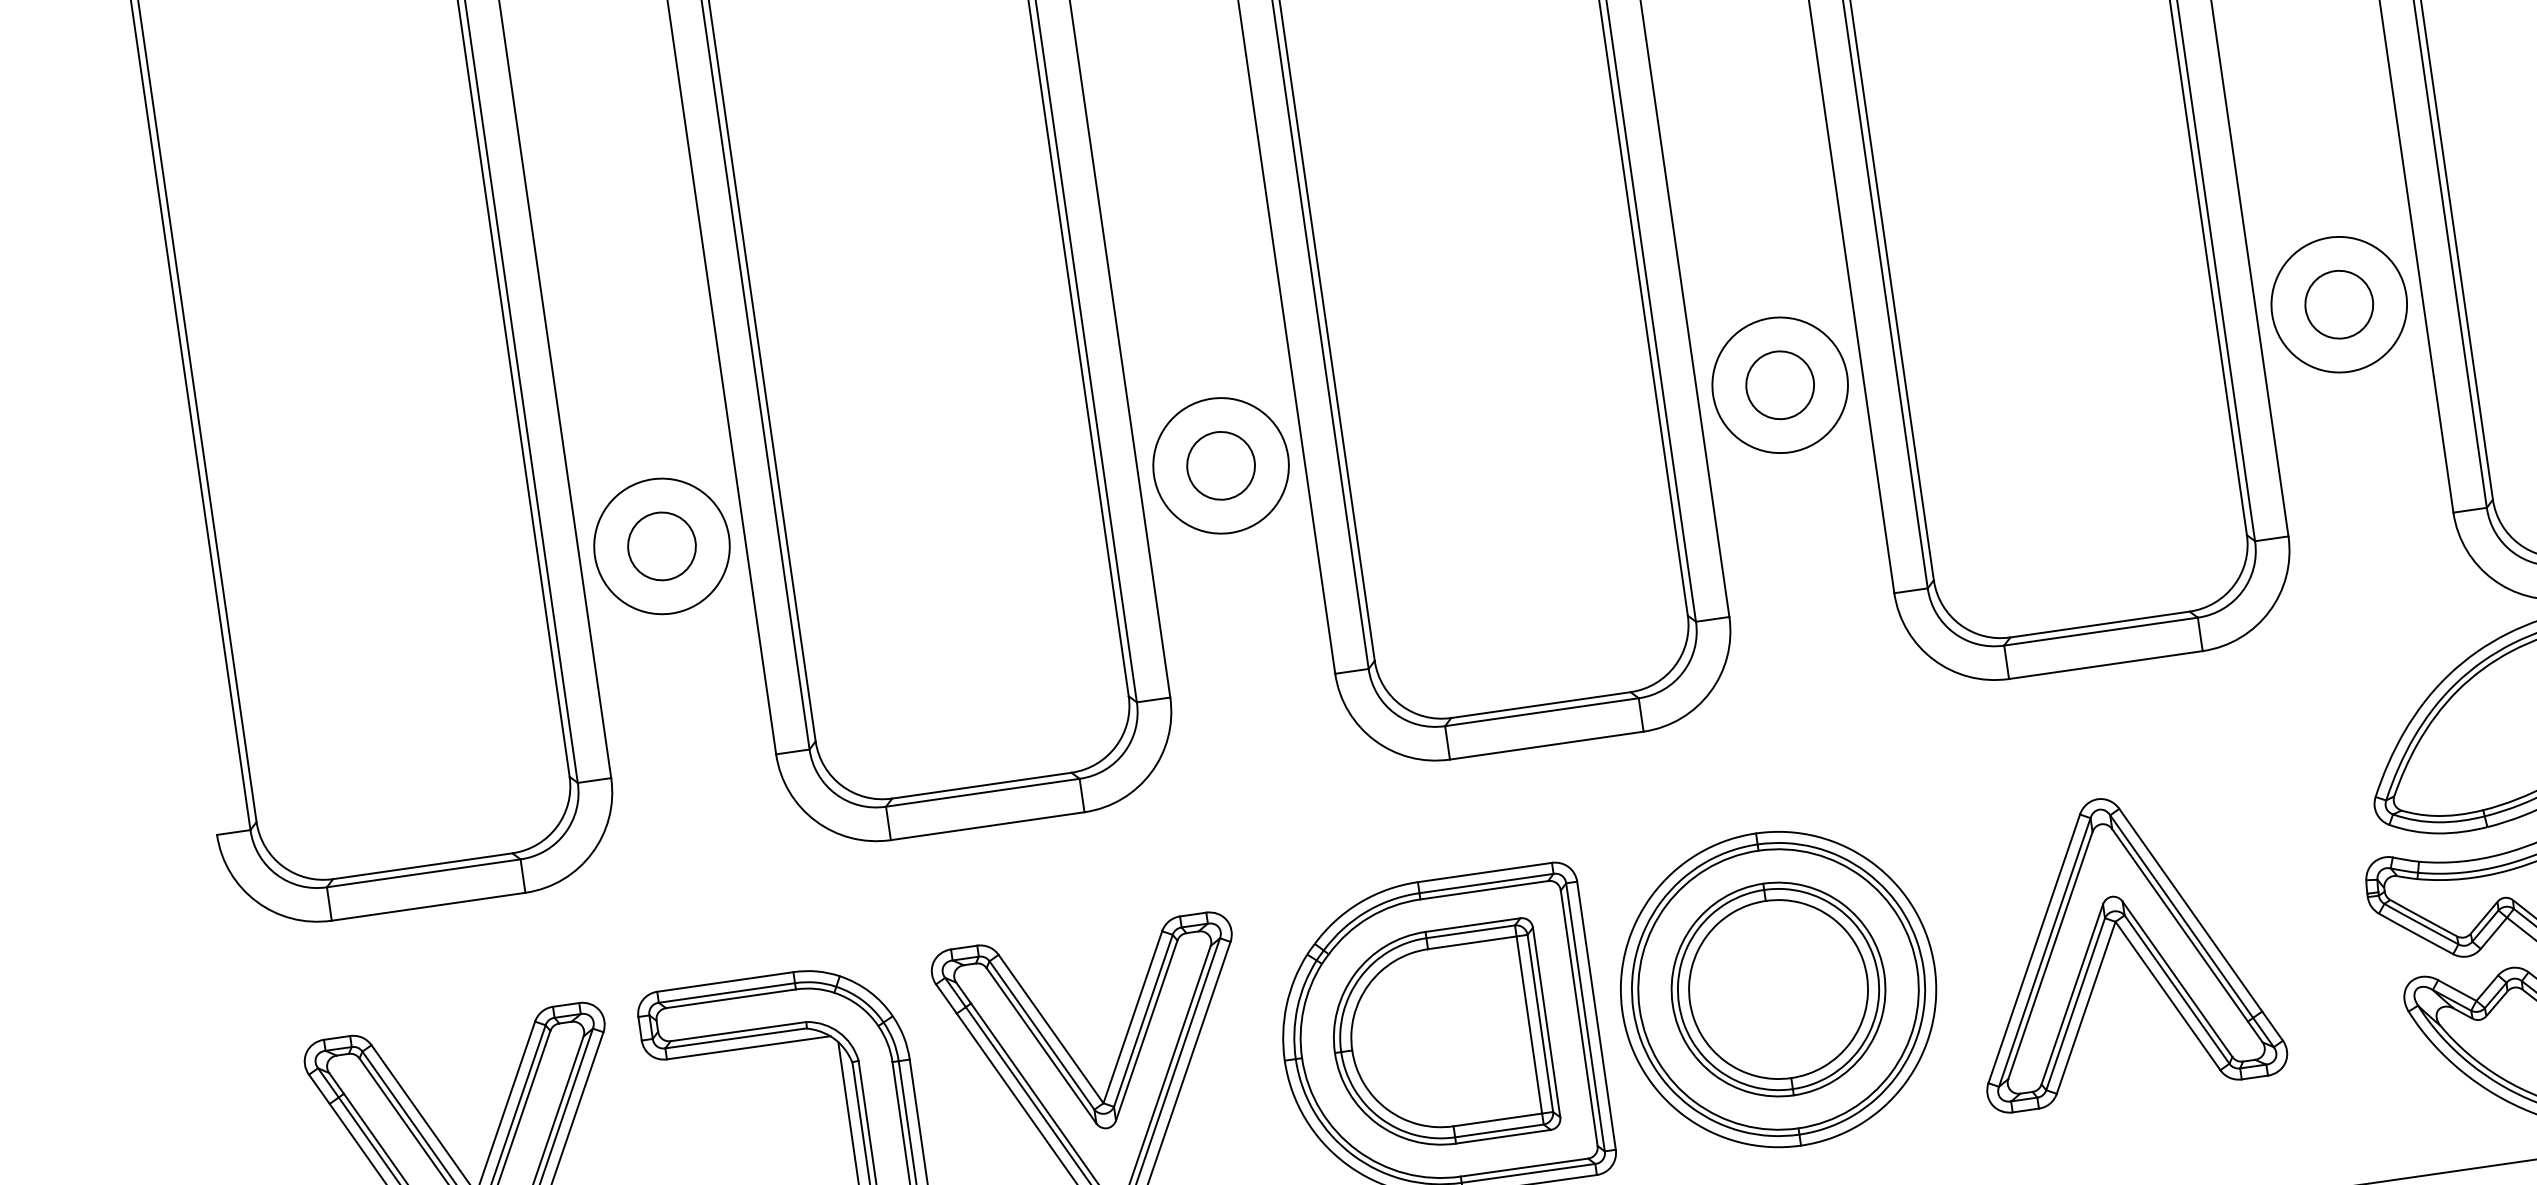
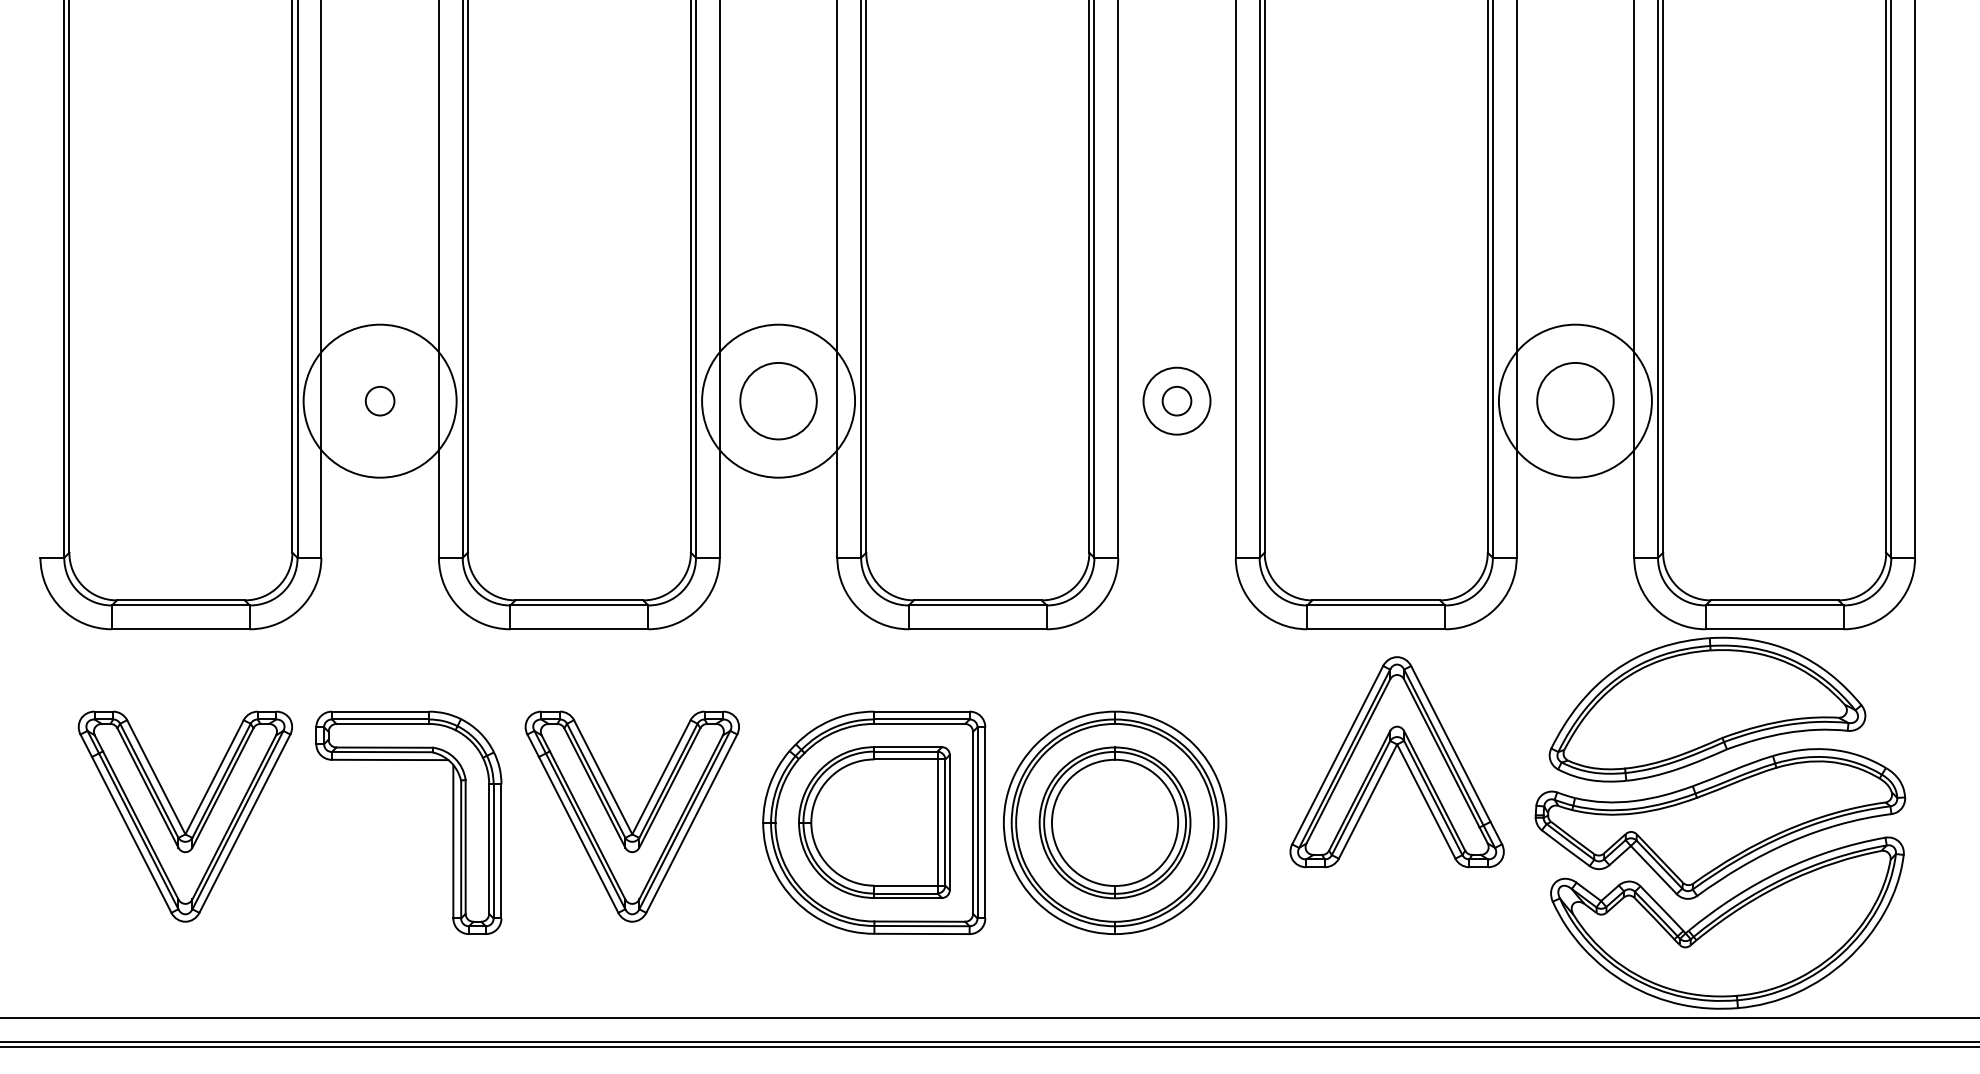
circle: (2339, 305) -> (1575, 401), size x1.6
circle: (2339, 305) -> (1575, 401), size x1.6
circle: (1779, 385) -> (1176, 401), size x0.6
circle: (1779, 385) -> (1176, 401), size x0.7
circle: (1221, 466) -> (778, 401), size x1.6
circle: (1221, 466) -> (778, 401), size x1.6
circle: (661, 546) -> (379, 401), size x1.6
circle: (662, 546) -> (380, 401), size x0.6
part: (2109, 945) -> (1390, 760), moved

